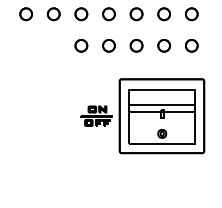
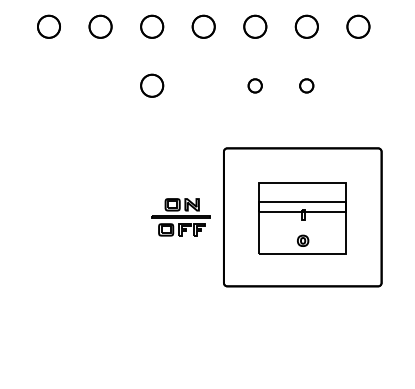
part: (108, 45) -> (202, 85), removed
part: (136, 45) -> (255, 85), size x0.6
part: (163, 45) -> (305, 85), size x0.6
part: (191, 45) -> (357, 85), removed
part: (161, 116) -> (301, 217), size x0.7

